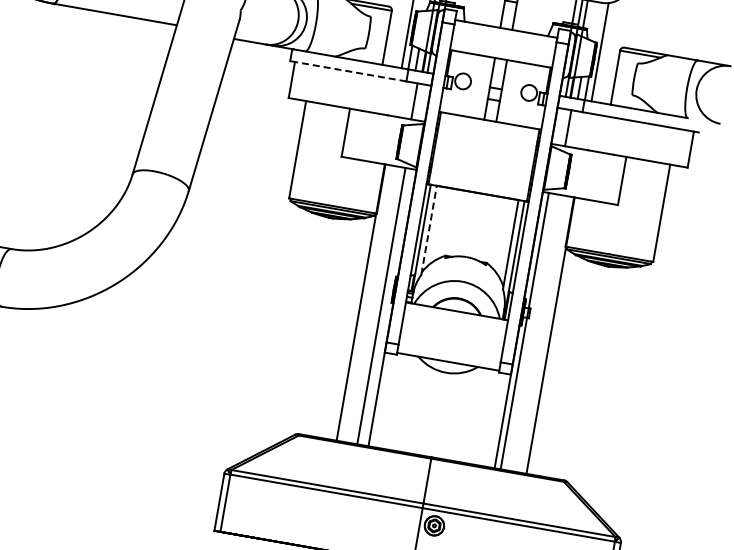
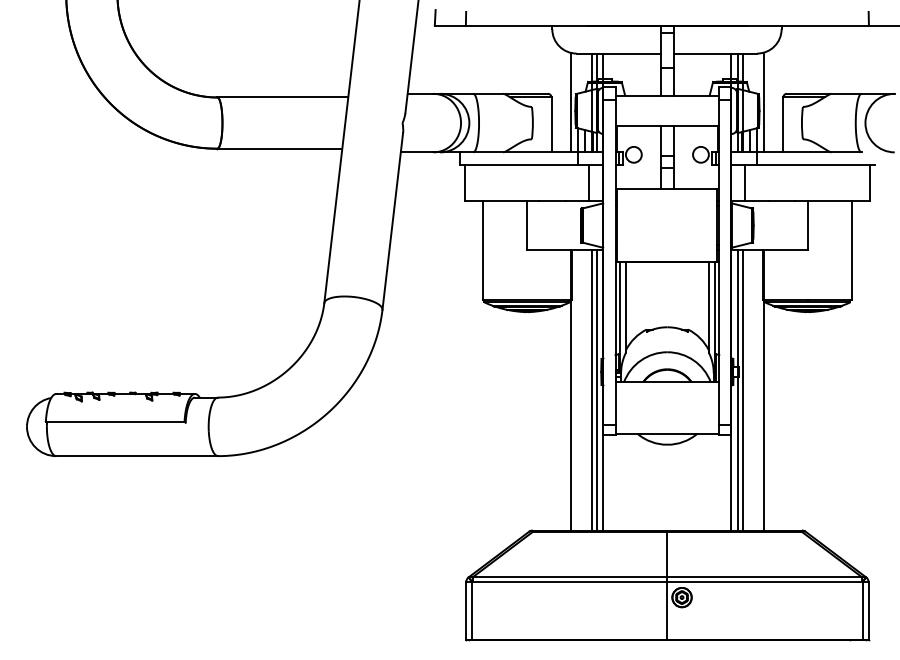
line: (348, 71) -> (519, 164), dashed -> solid
line: (428, 229) -> (625, 306), dashed -> solid
line: (386, 306) -> (597, 389), added
line: (529, 331) -> (742, 389), added

